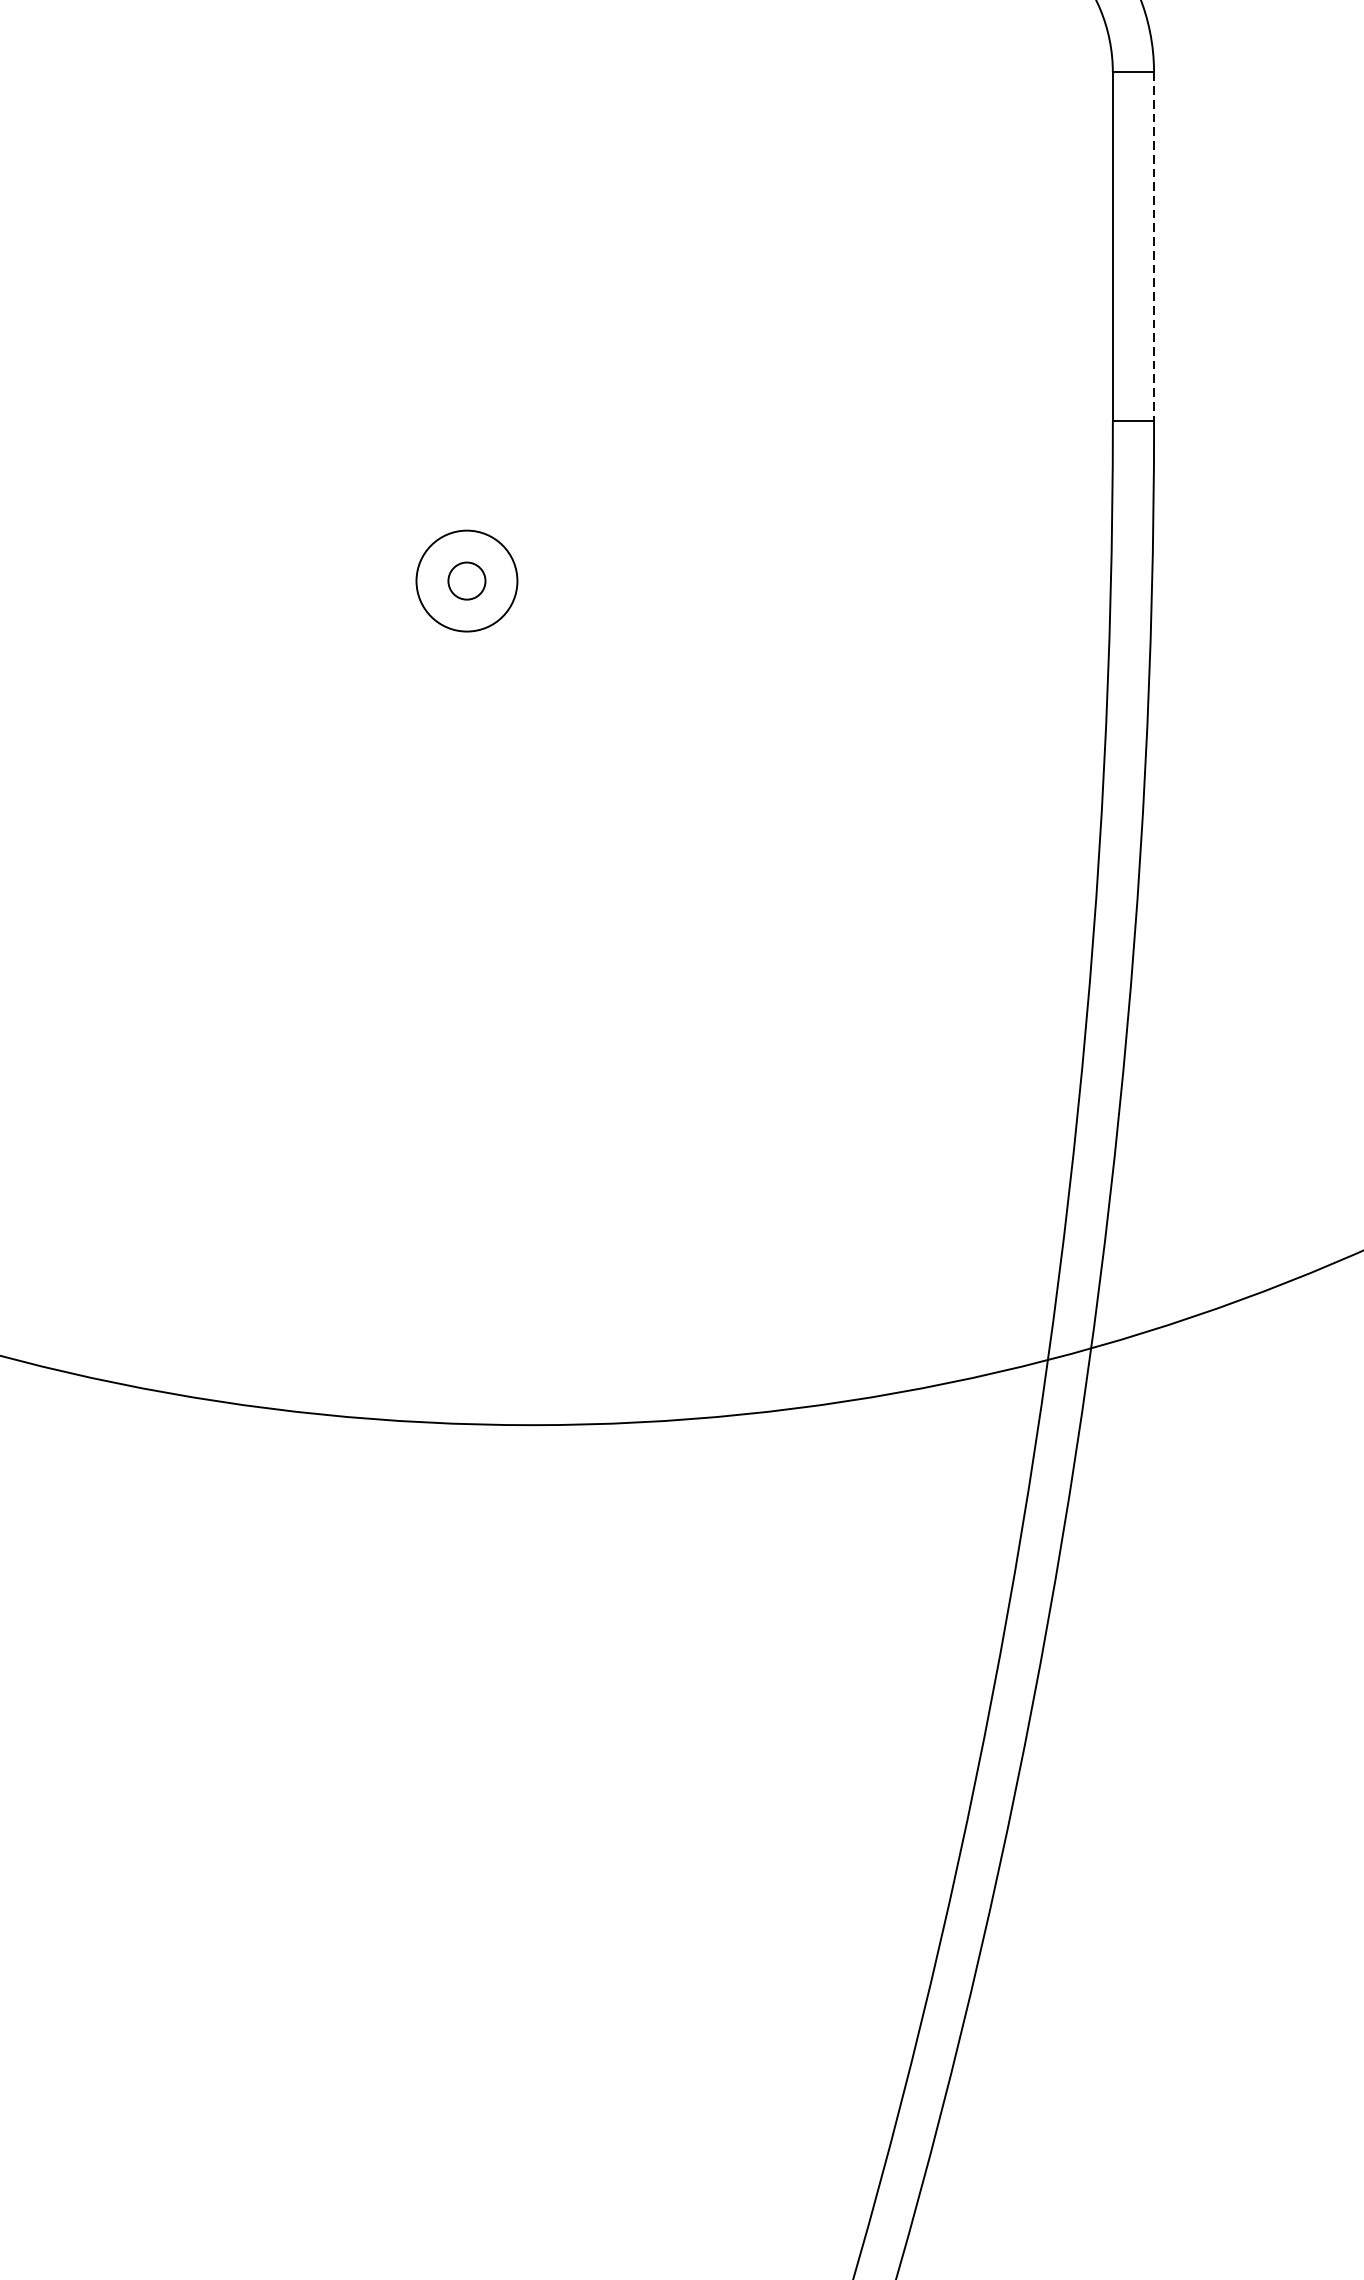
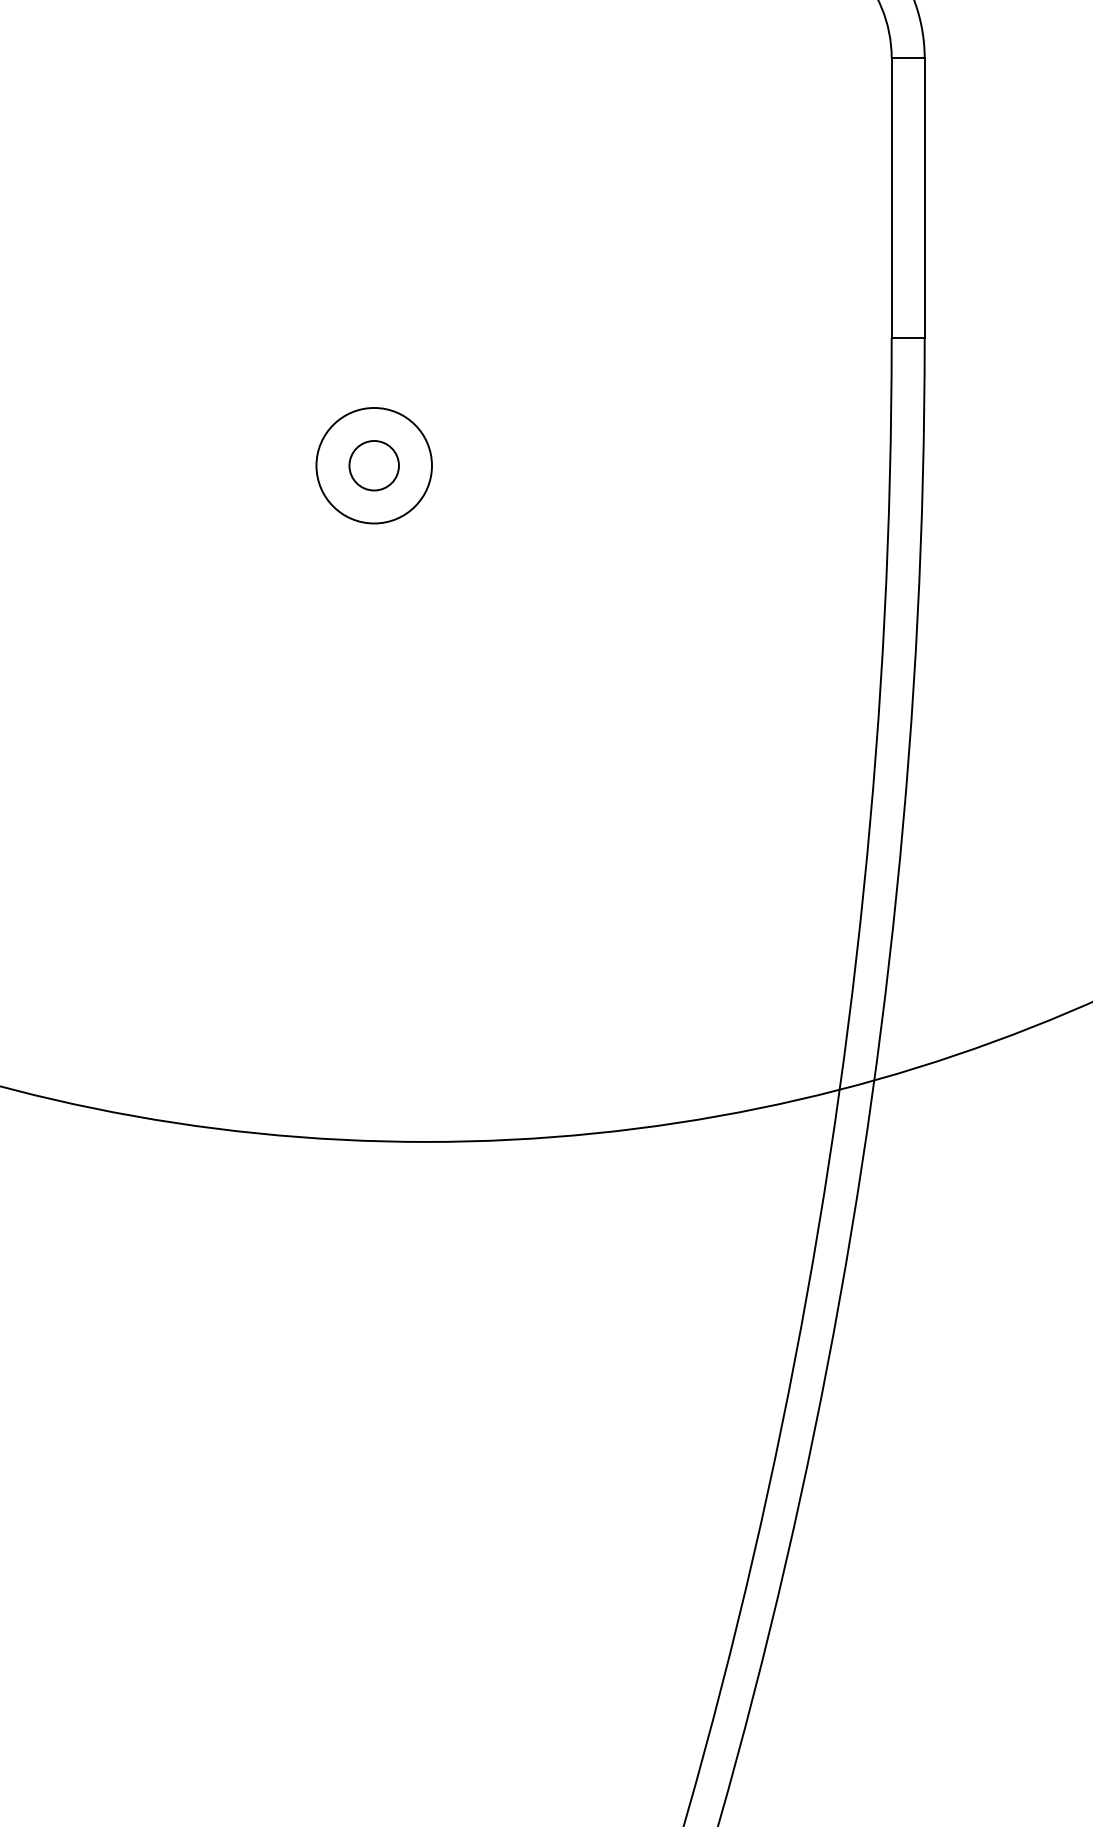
line: (1153, 247) -> (924, 198), dashed -> solid
circle: (466, 580) -> (373, 465), size x1.43
circle: (466, 580) -> (373, 465), size x1.67

